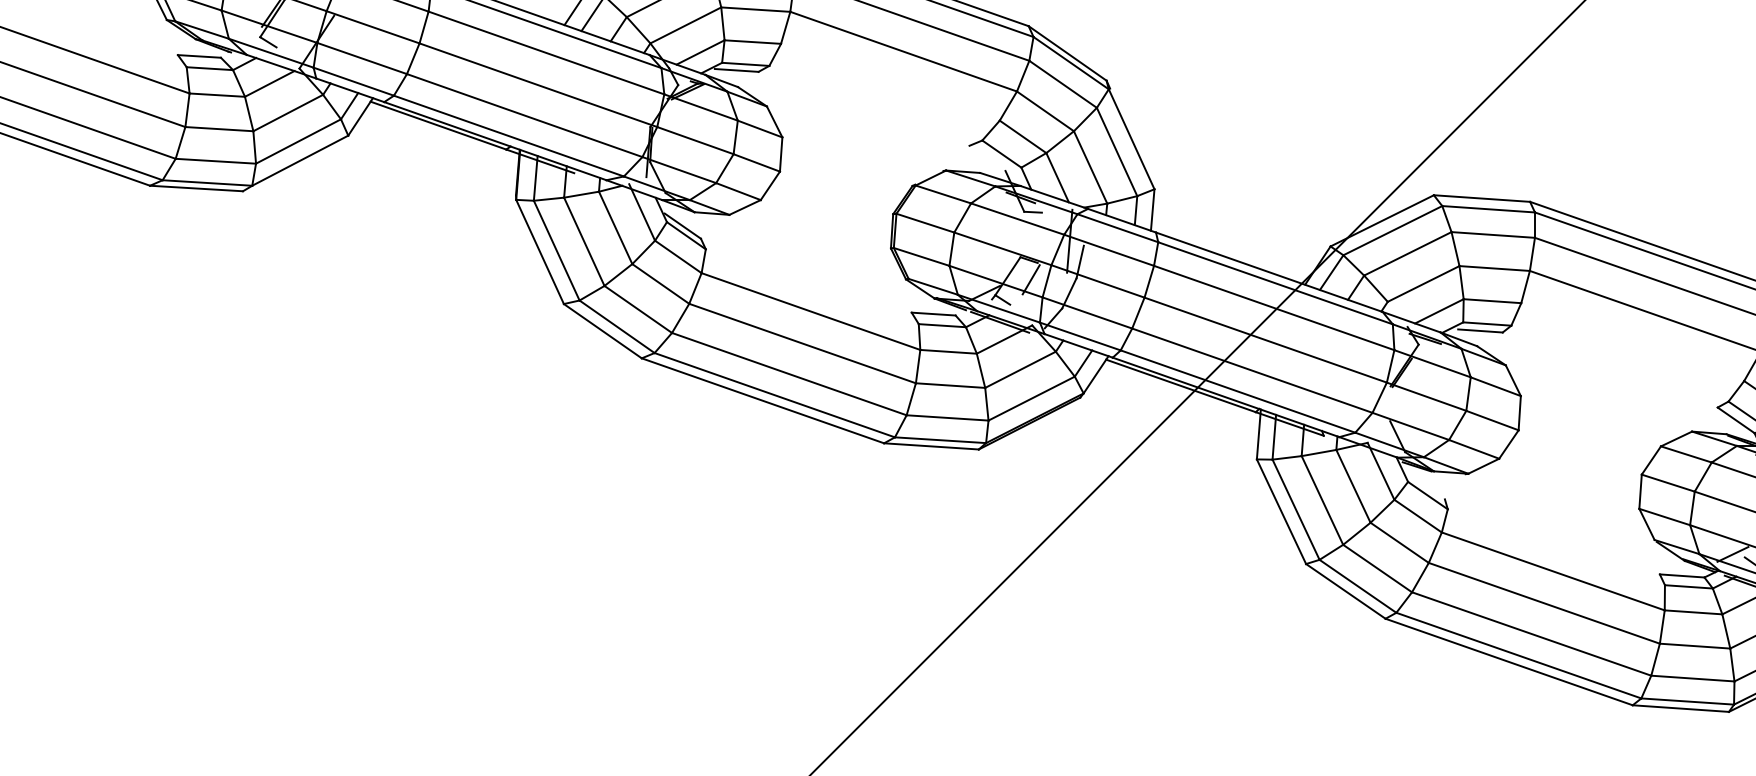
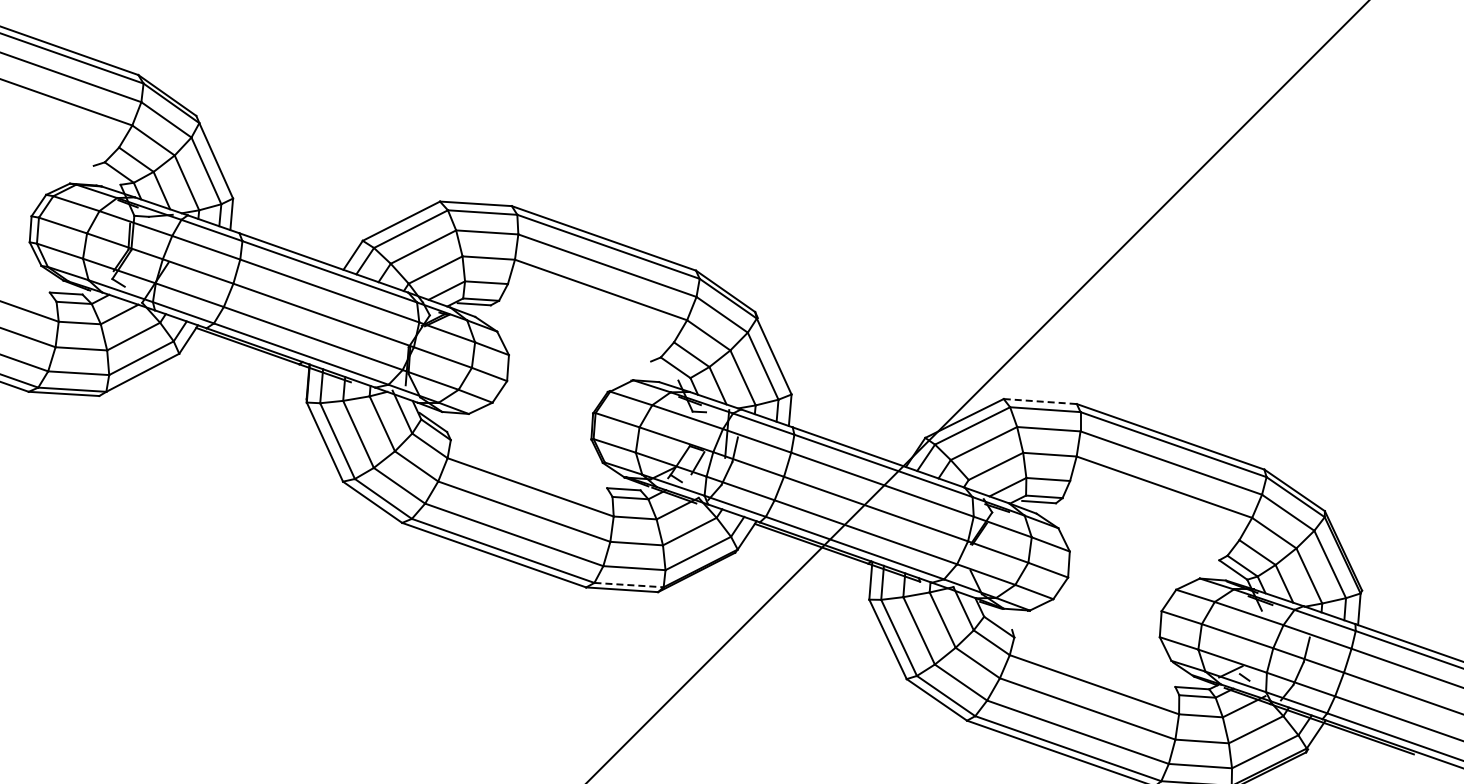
line: (1482, 198) -> (1040, 401), solid -> dashed
line: (941, 440) -> (629, 585), solid -> dashed

